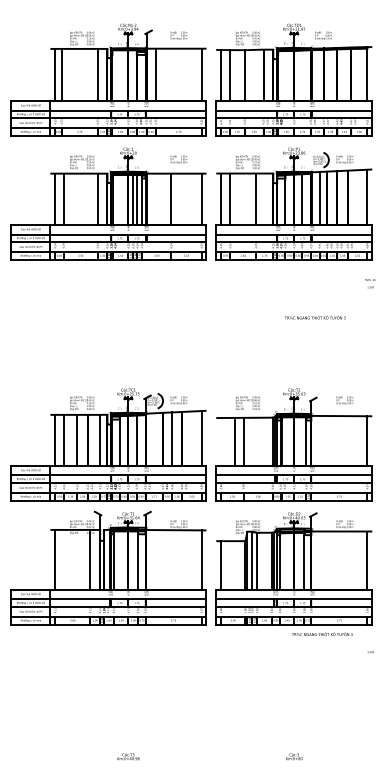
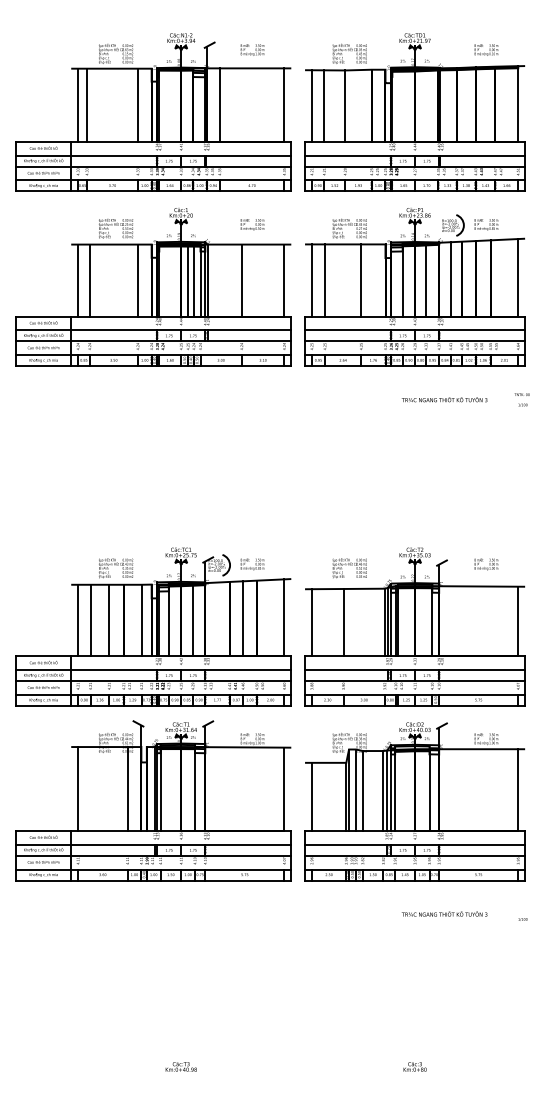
text: (323, 35) -> (486, 49), moved
text: (315, 317) -> (444, 399), moved
line: (234, 441) -> (311, 622), moved
text: (322, 633) -> (444, 913), moved

